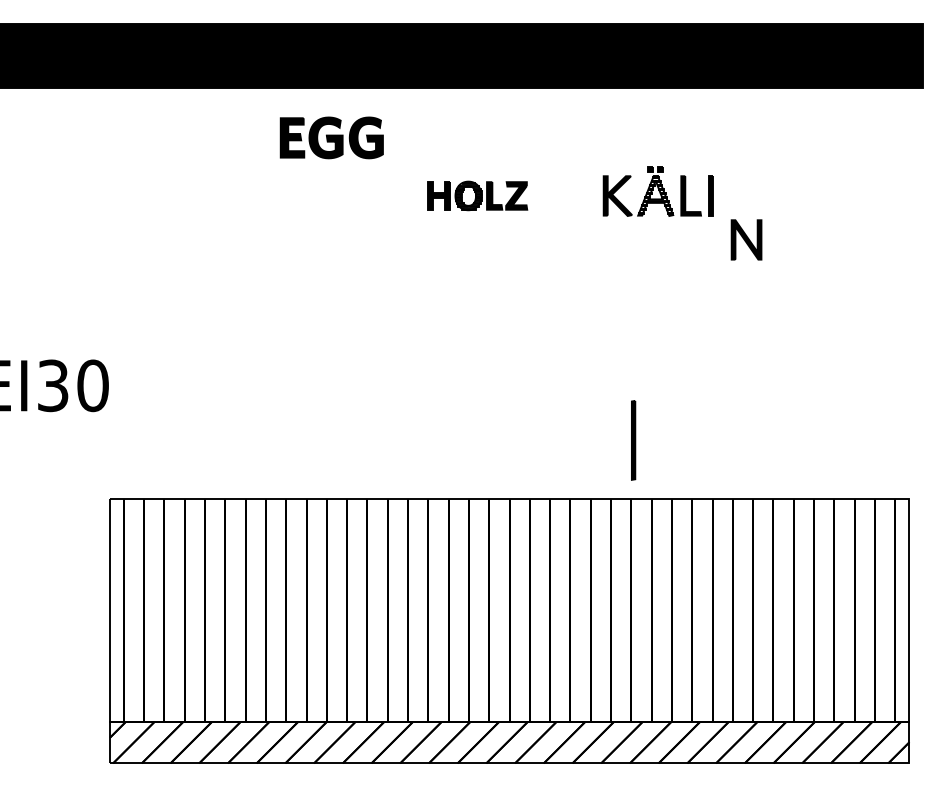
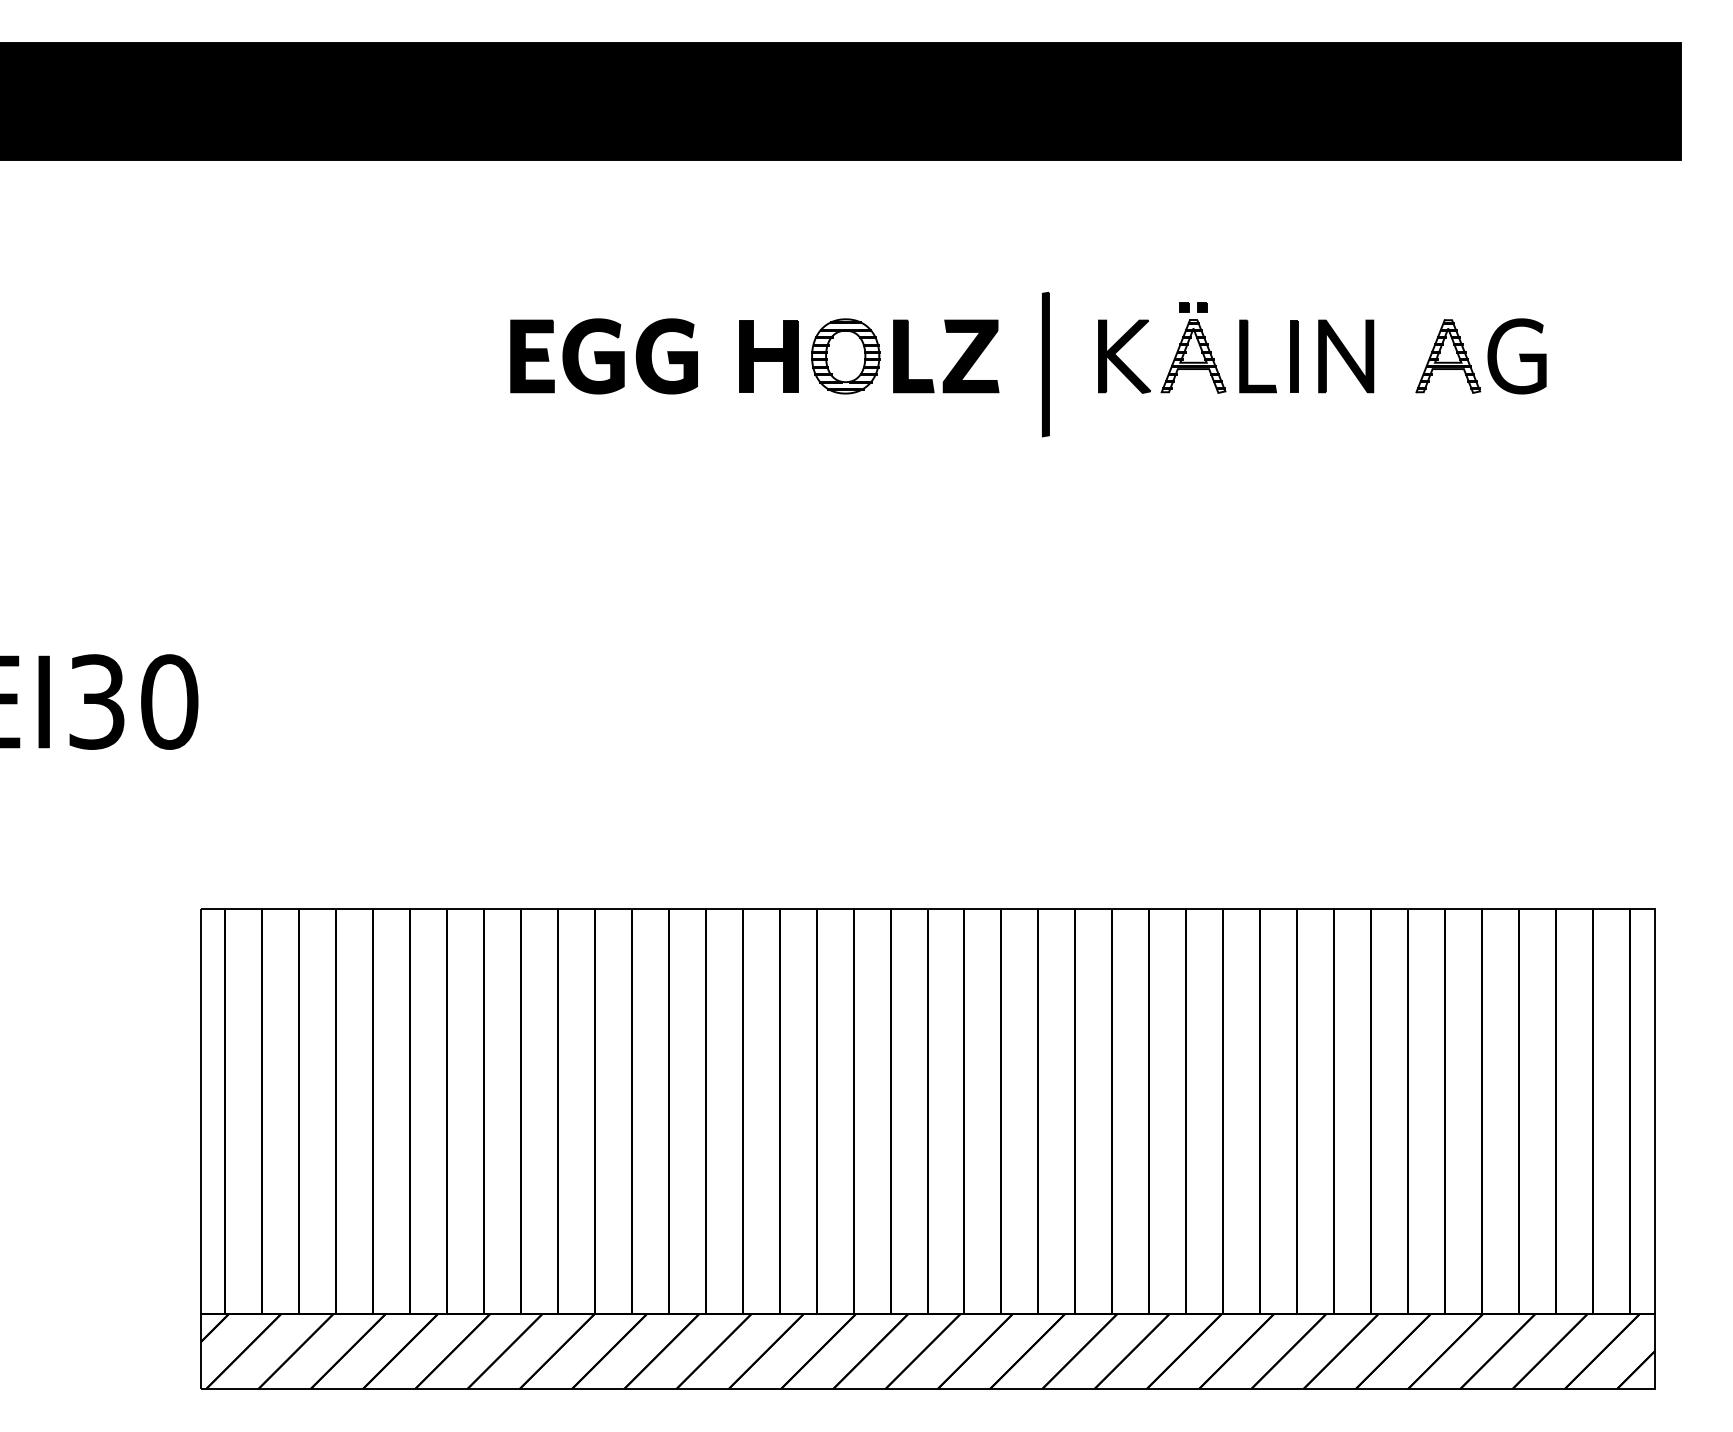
part: (331, 137) -> (603, 355), moved
part: (477, 195) -> (869, 355), size x1.43
part: (813, 195) -> (1480, 355), added
part: (746, 239) -> (1346, 355), moved
part: (633, 440) -> (1045, 364), moved

